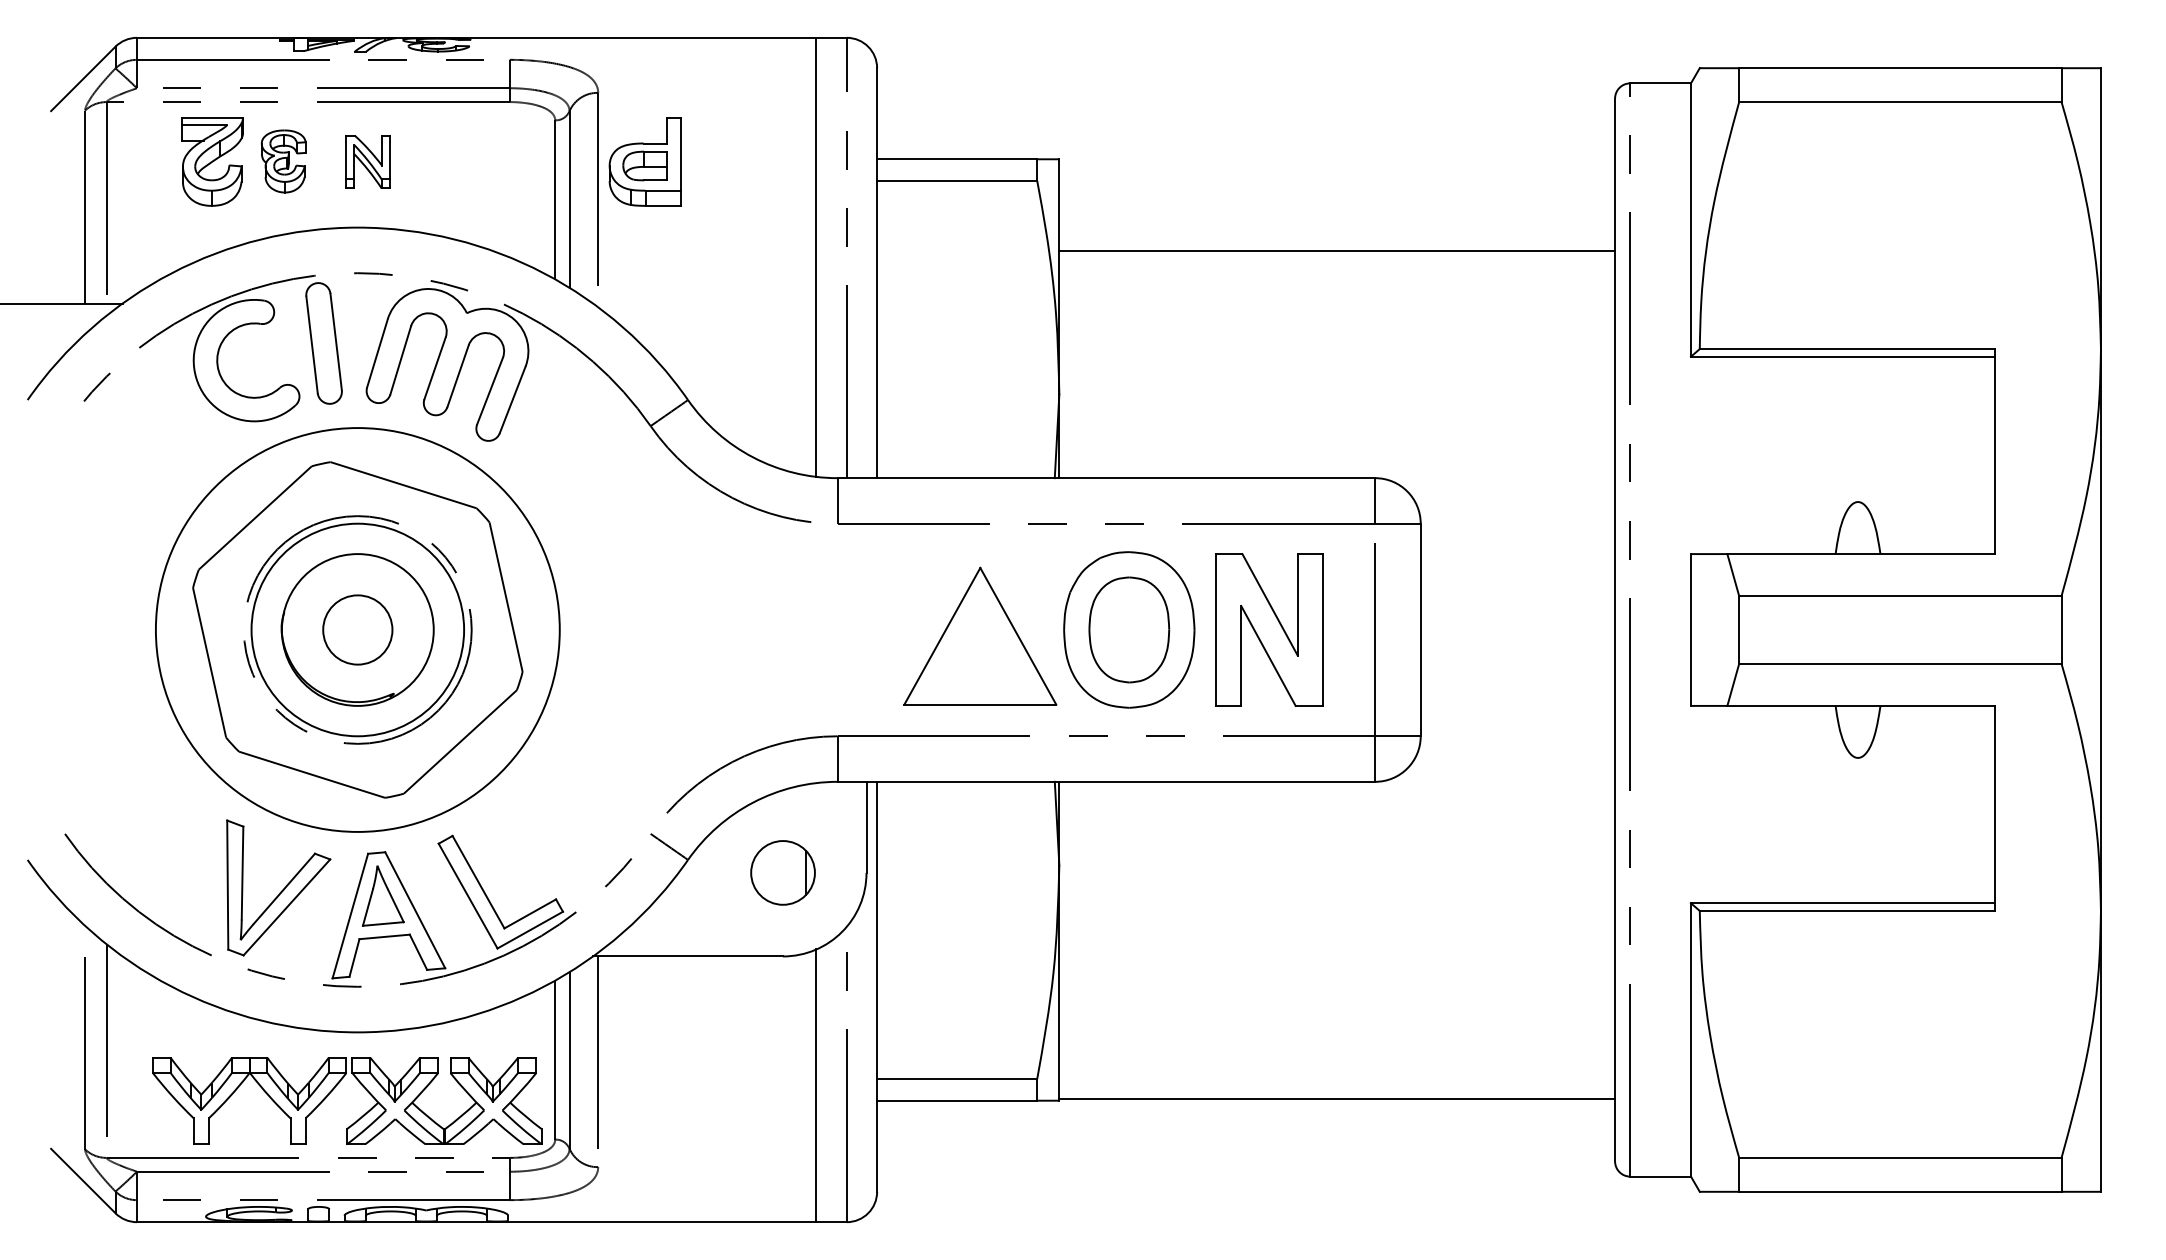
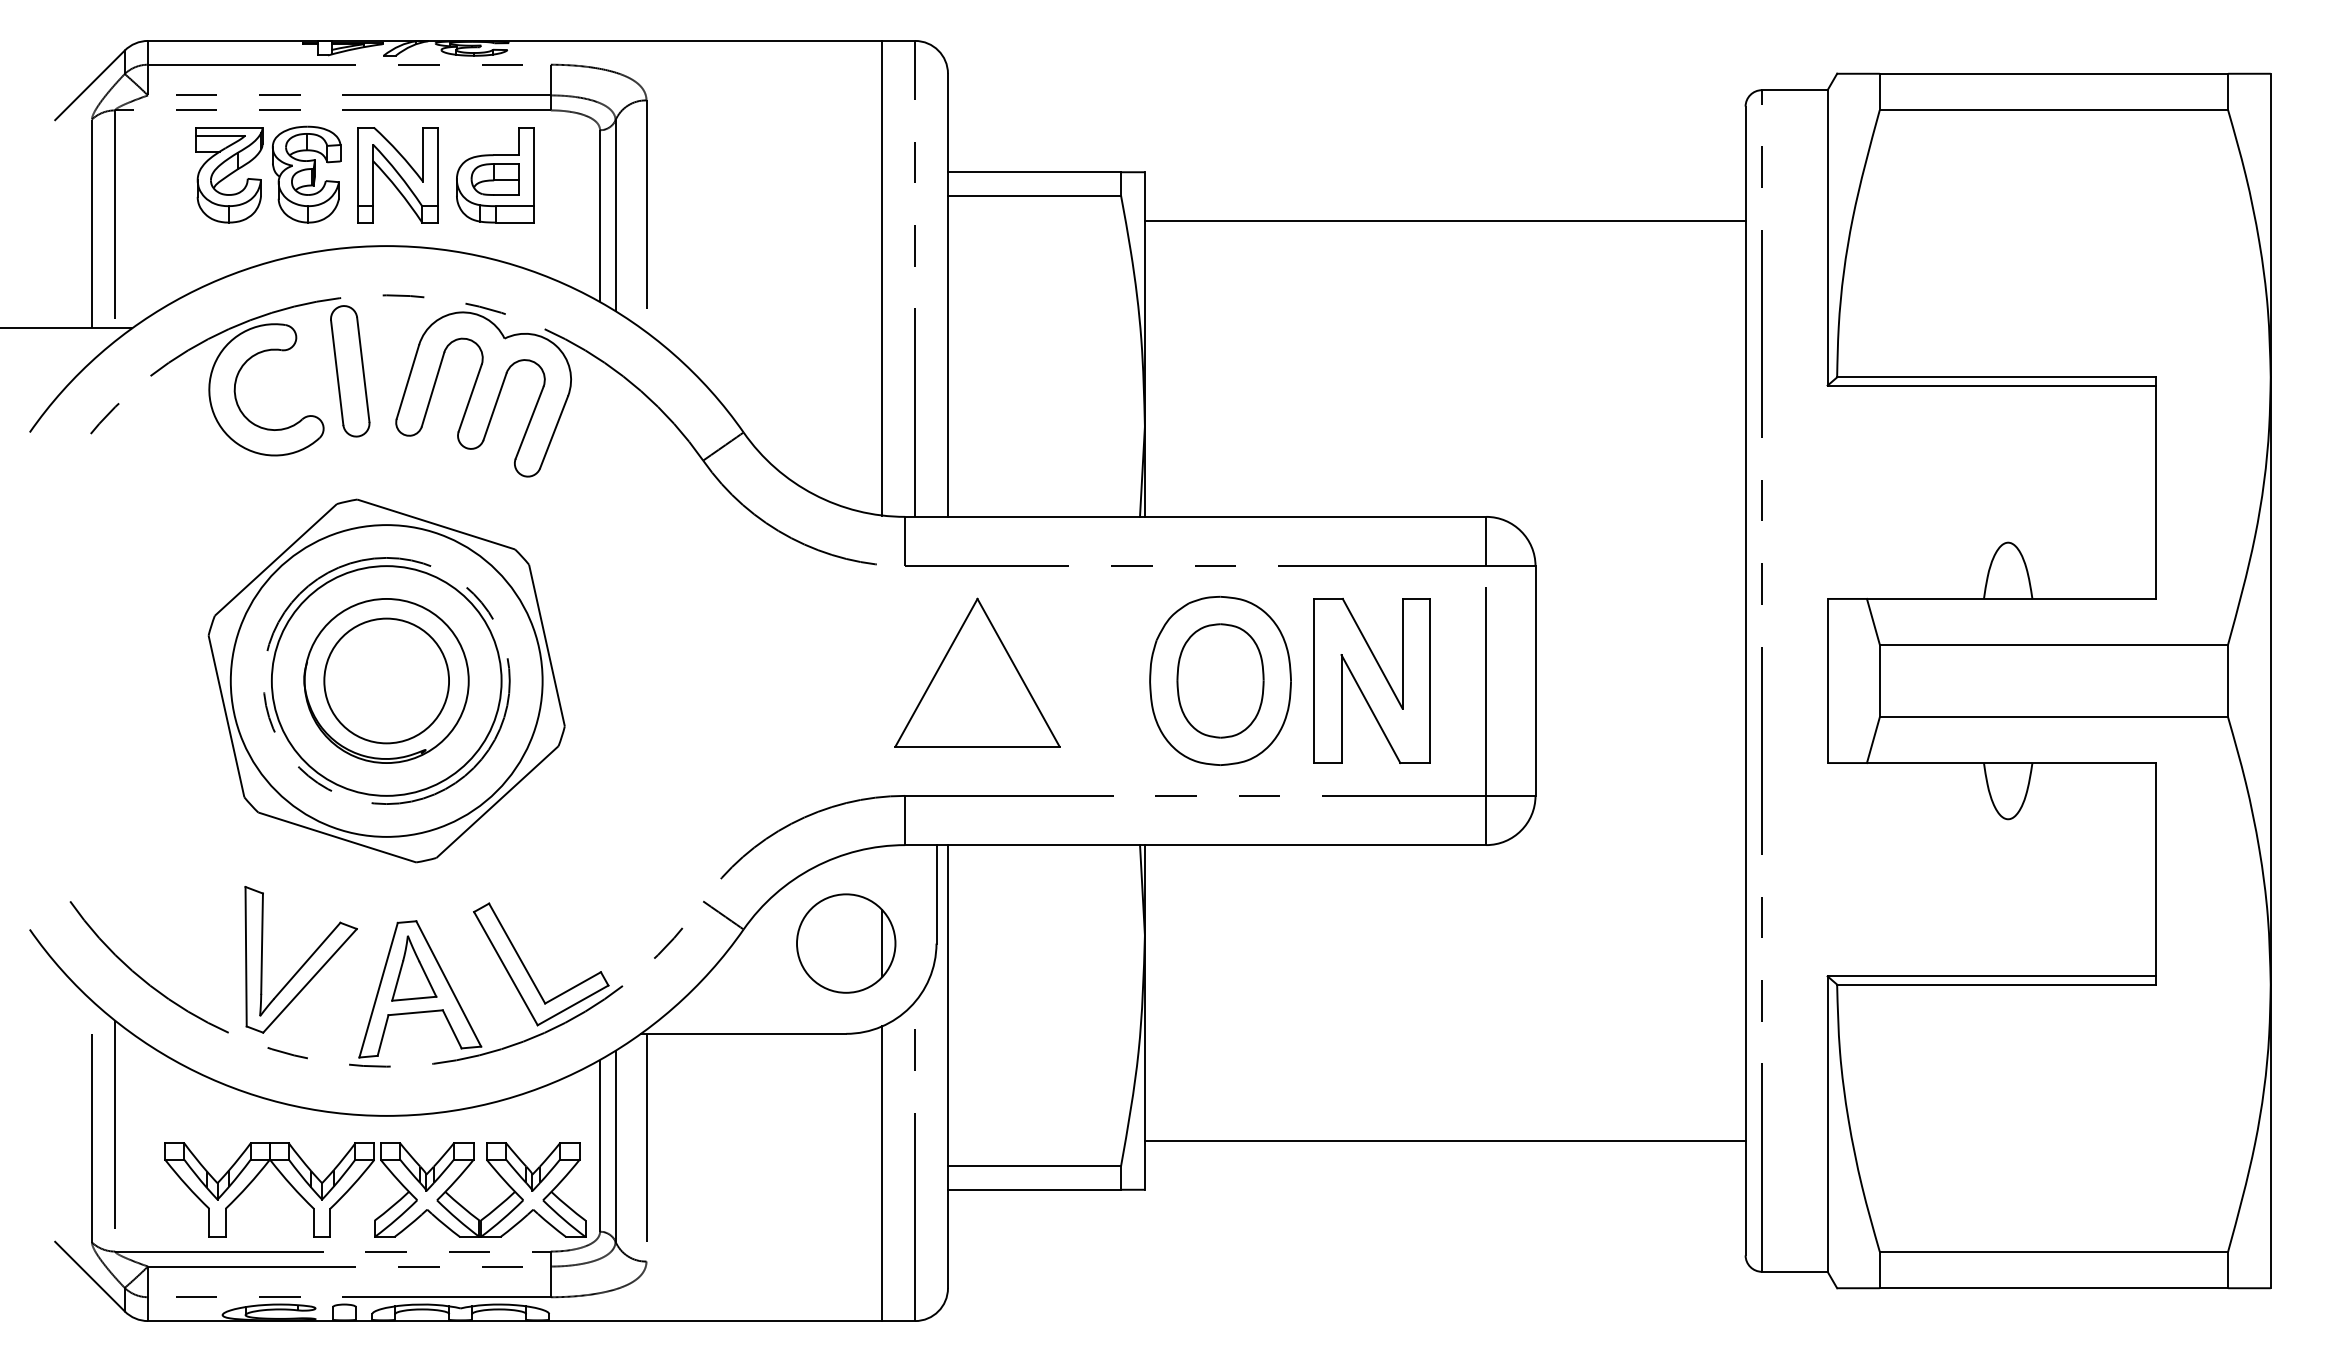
part: (283, 161) -> (306, 174), size x1.43
part: (367, 162) -> (397, 175), size x1.67
part: (645, 162) -> (495, 175), moved
line: (1336, 251) -> (1444, 221), moved
circle: (357, 629) -> (386, 680), size x0.71
circle: (357, 629) -> (386, 680), size x1.67
part: (980, 636) -> (977, 672), moved
part: (783, 872) -> (846, 943), size x1.43
line: (1336, 1098) -> (1444, 1140), moved

